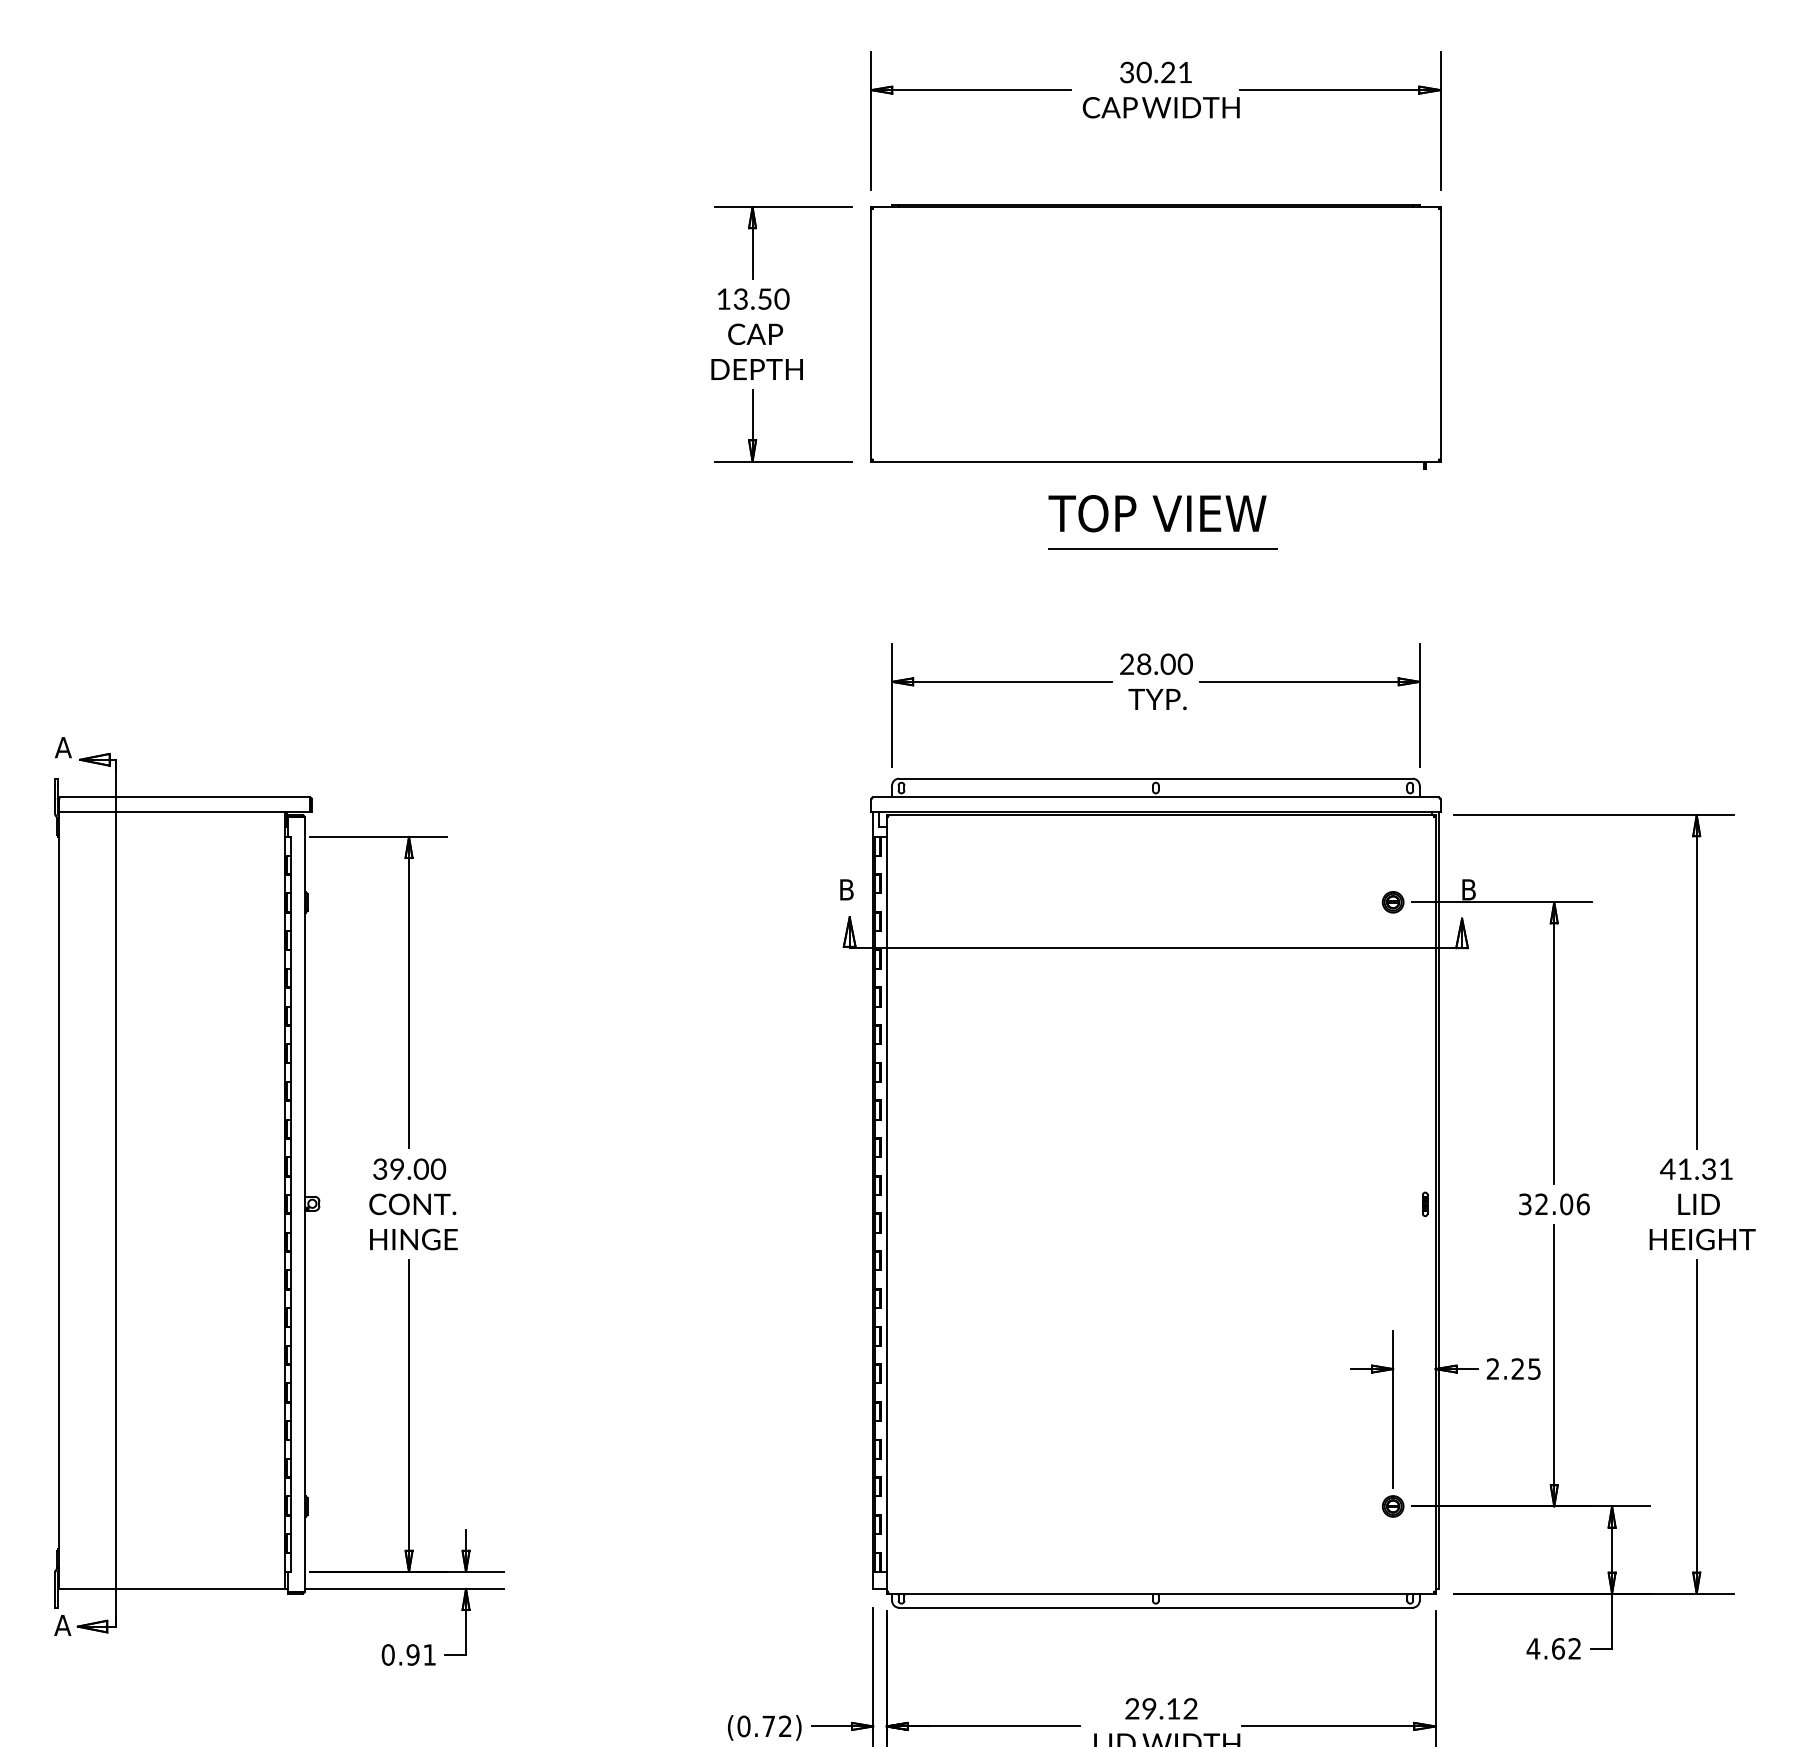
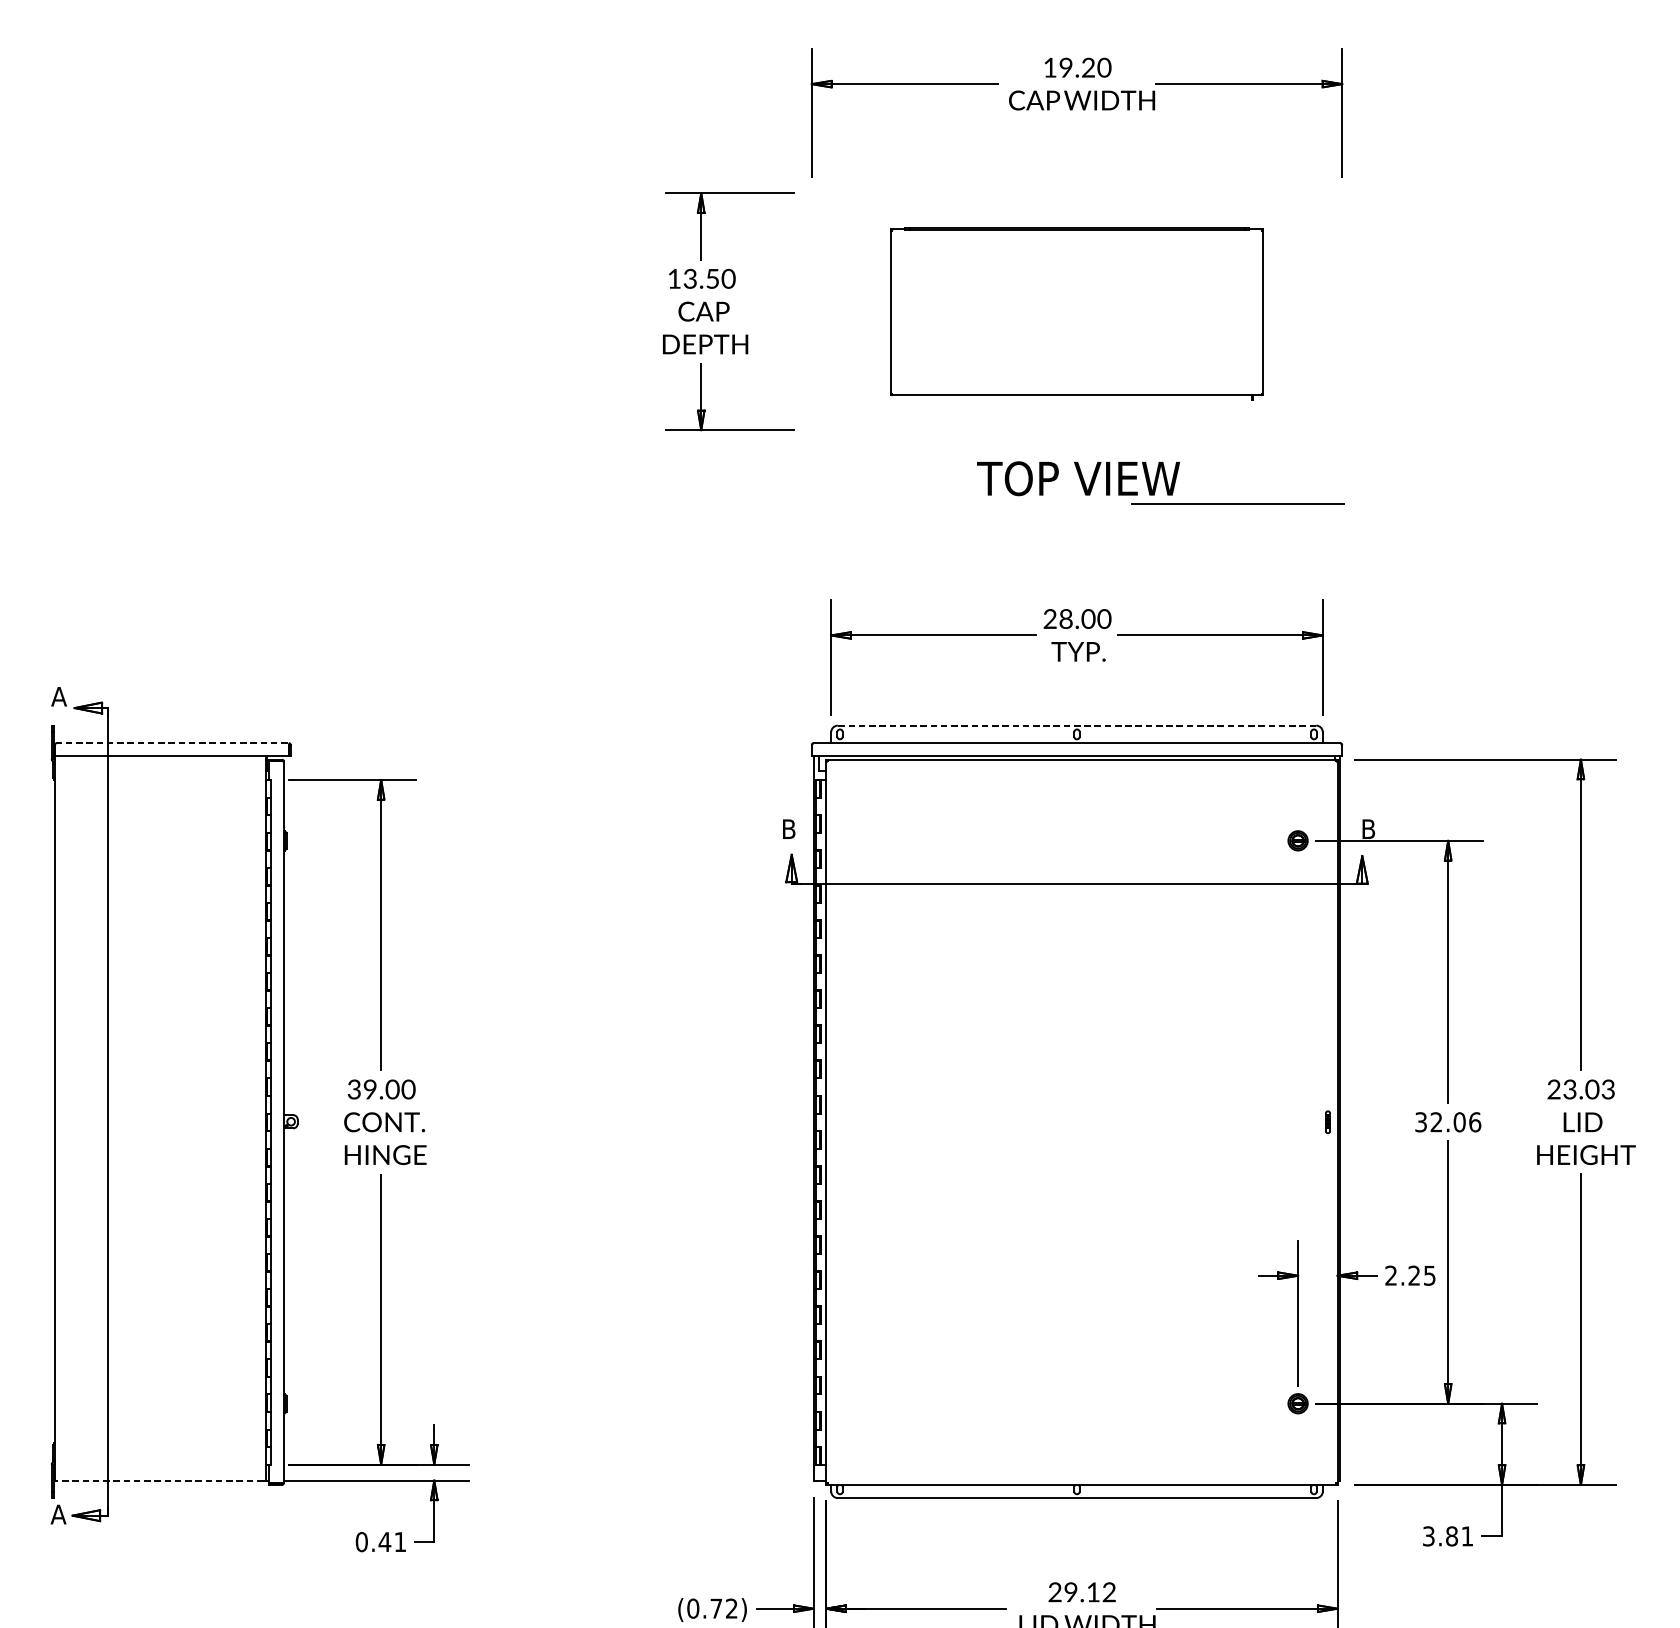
text: (1156, 72) -> (1077, 67), 30.21 -> 19.20
part: (1155, 336) -> (1076, 313), size x0.7
line: (1162, 548) -> (1237, 502), moved
line: (1155, 778) -> (1076, 725), solid -> dashed
line: (185, 797) -> (172, 743), solid -> dashed
text: (1695, 1168) -> (1579, 1088), 41.31 -> 23.03
line: (171, 1588) -> (159, 1480), solid -> dashed
text: (1553, 1648) -> (1447, 1536), 4.62 -> 3.81
text: (412, 1654) -> (384, 1541), 0.91 -> 0.41

